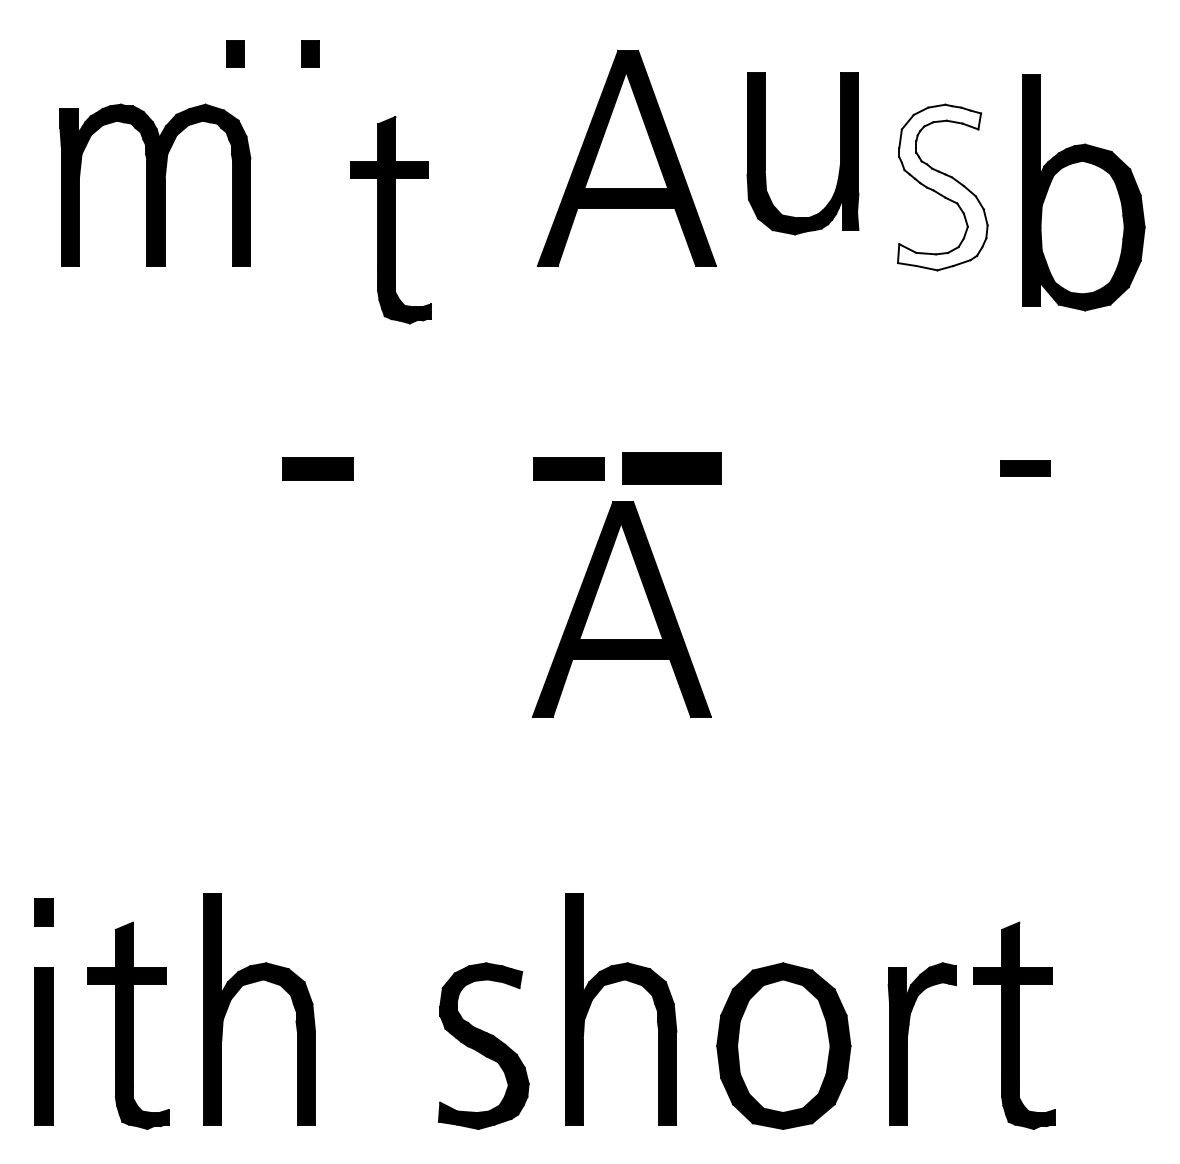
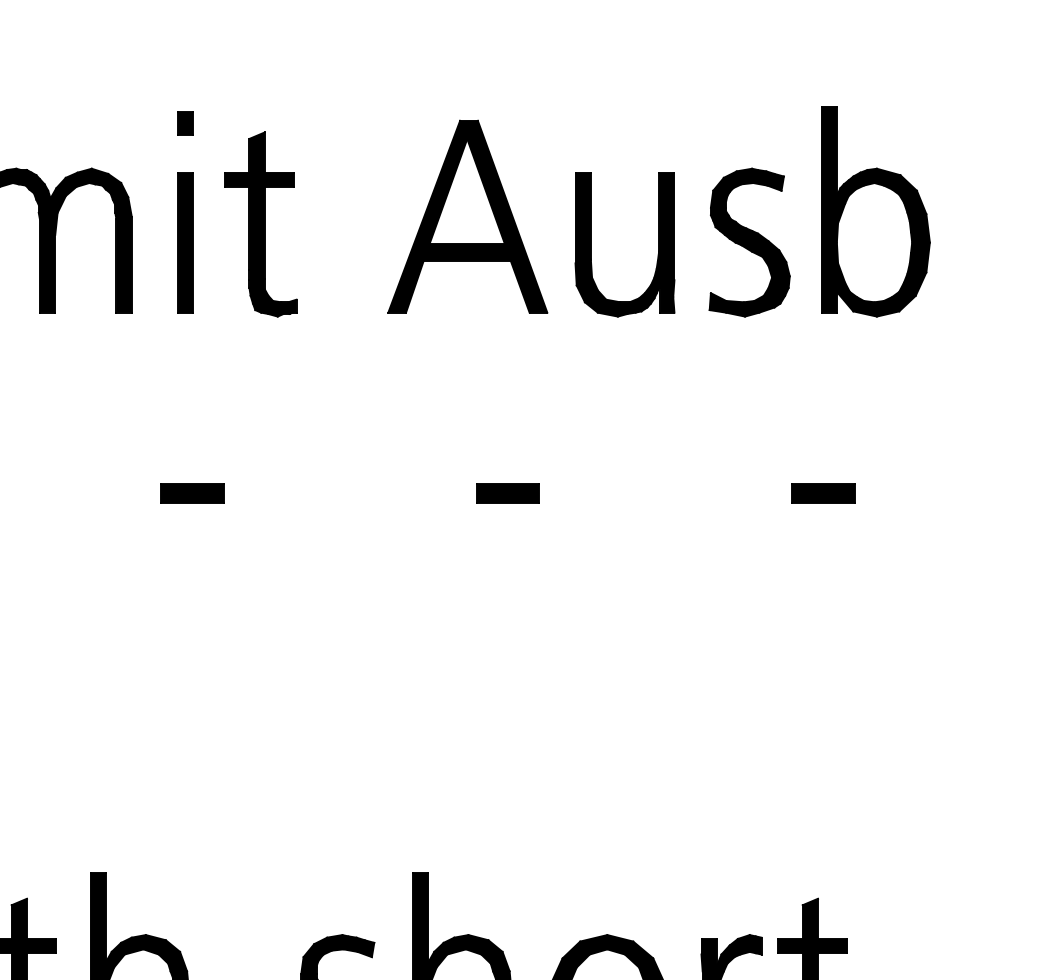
part: (235, 53) -> (118, 123), removed
part: (765, 153) -> (591, 244), moved
part: (310, 187) -> (185, 242), added
fill: (942, 187) -> (749, 242), added
part: (1083, 192) -> (875, 211), moved
part: (390, 220) -> (260, 224), moved
part: (568, 468) -> (415, 493), removed
part: (671, 468) -> (507, 493), size x0.71
part: (1024, 468) -> (822, 493), size x1.43
part: (621, 609) -> (463, 619), removed

